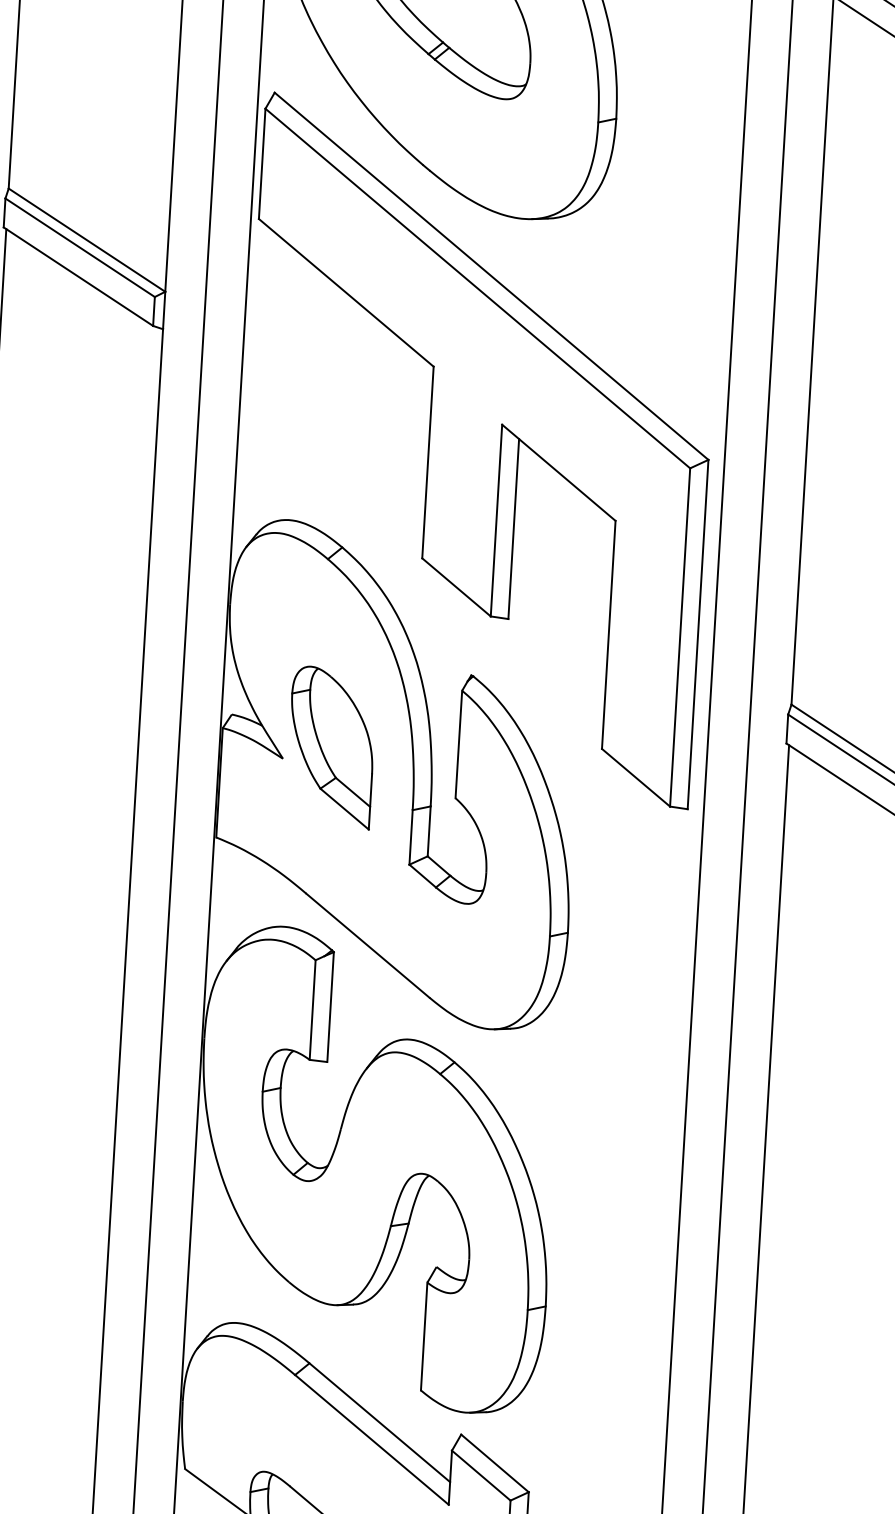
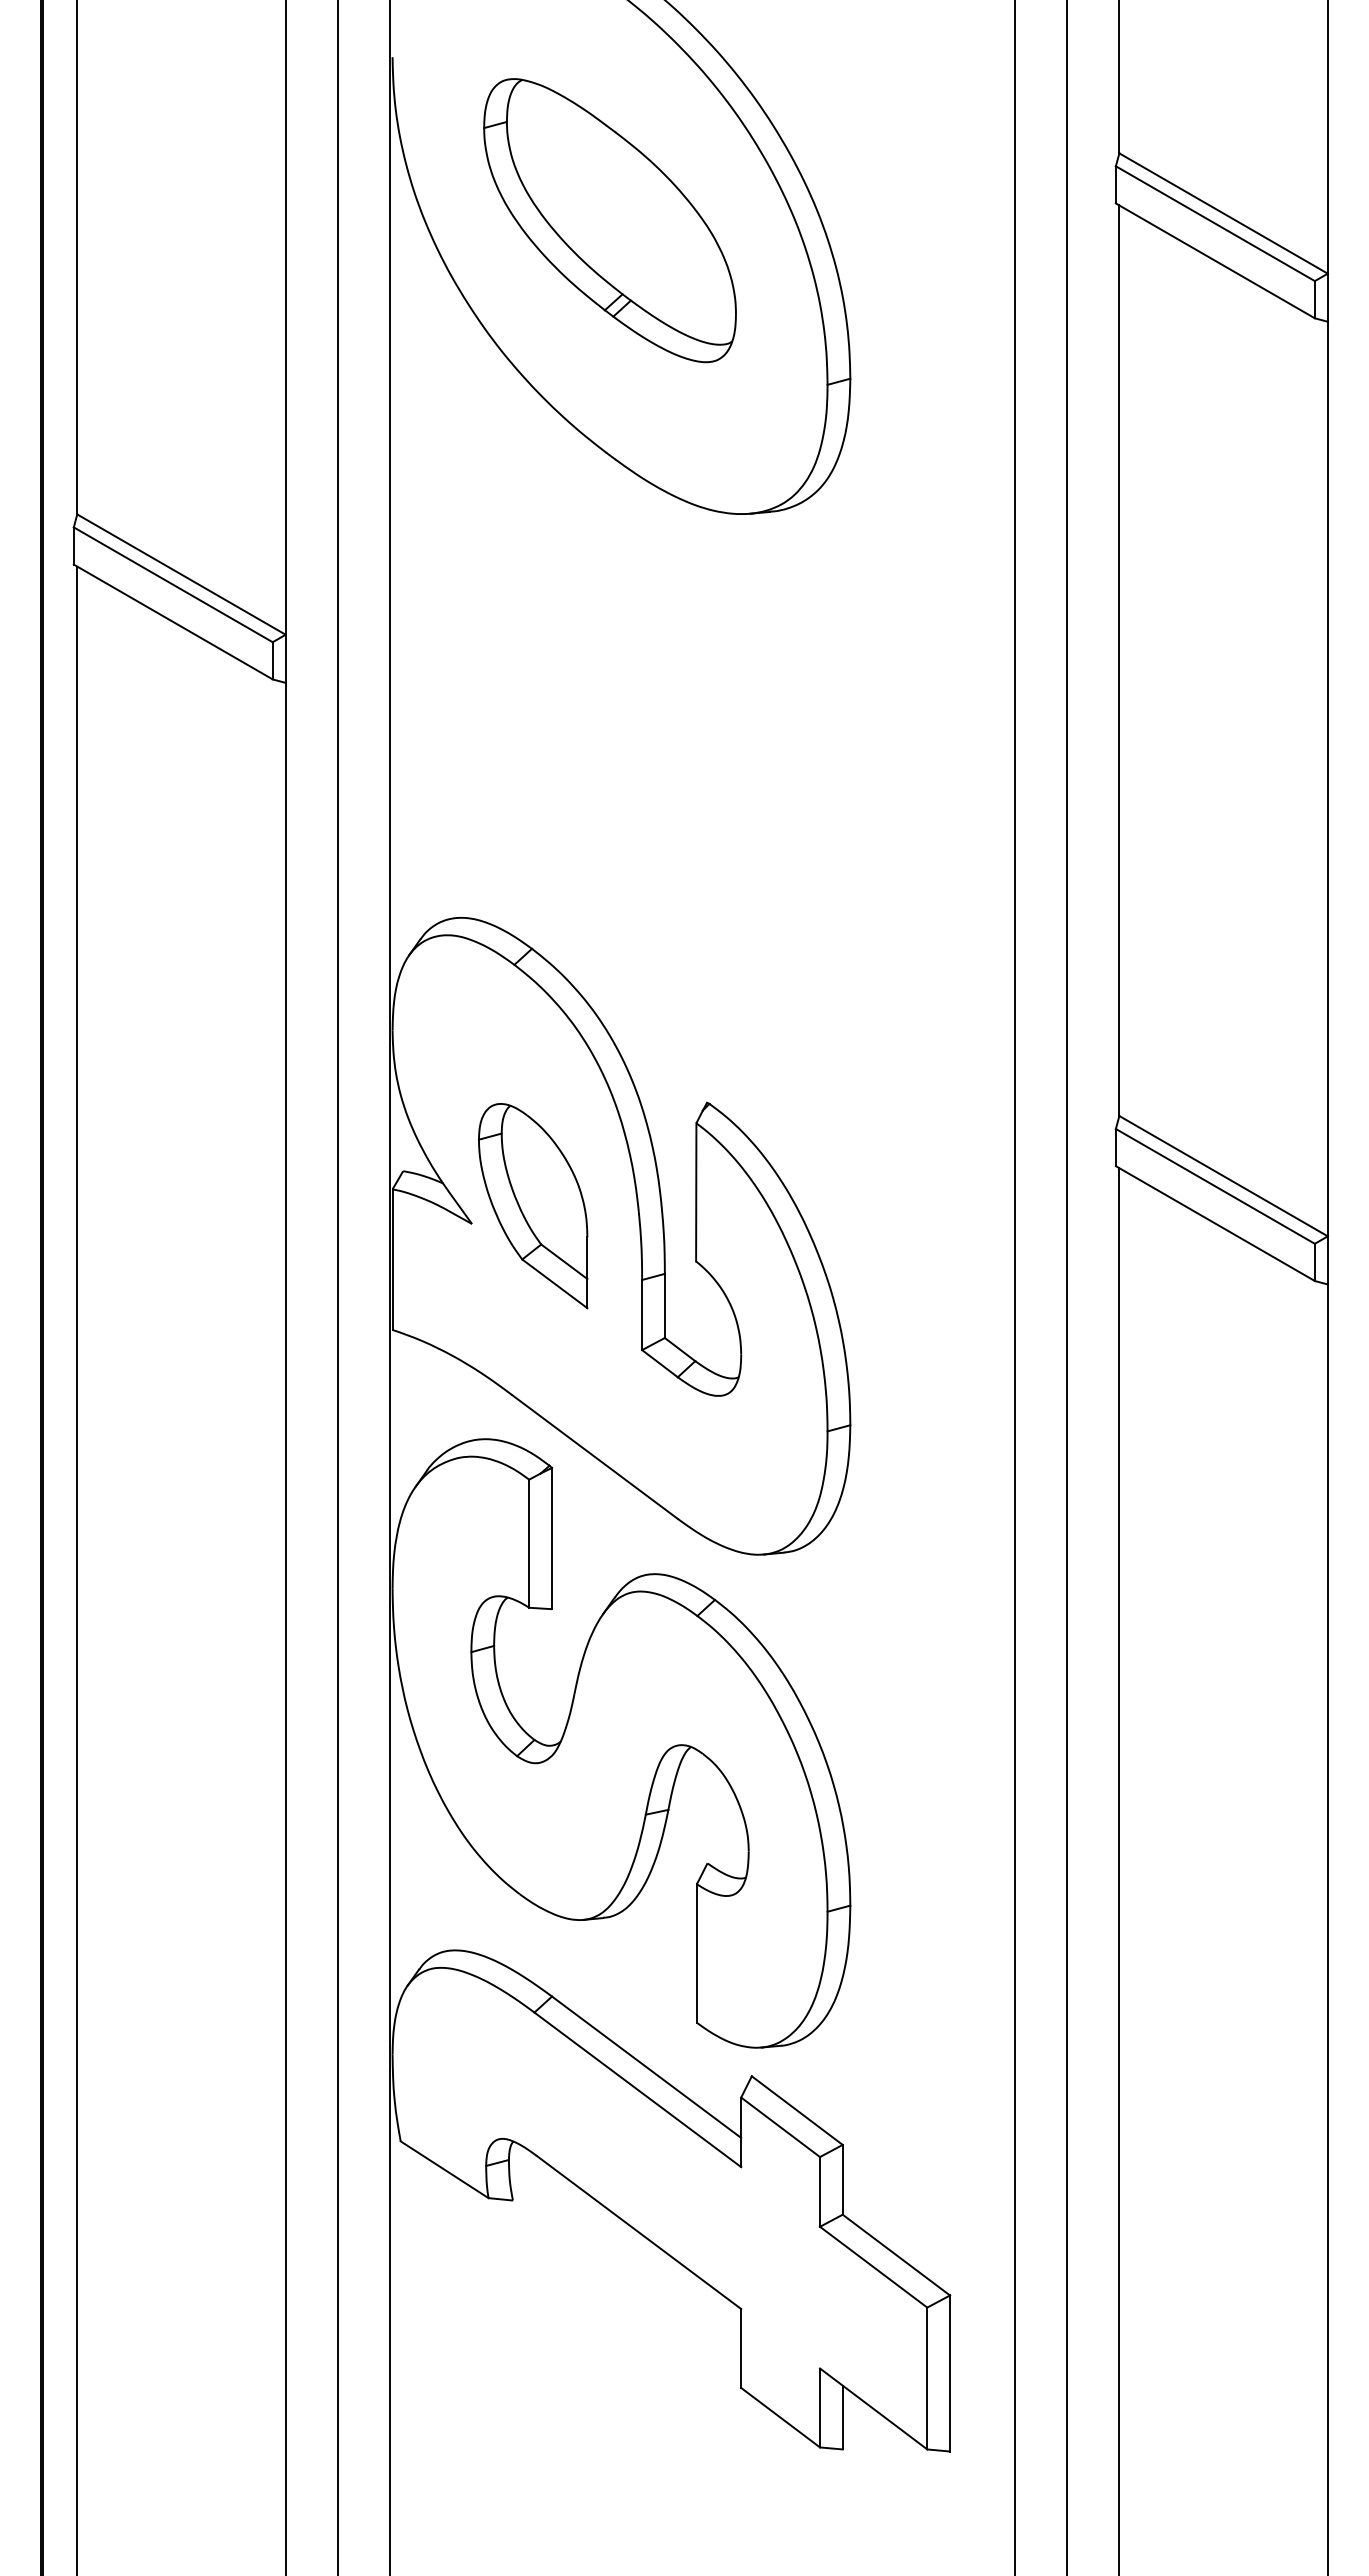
part: (477, 450) -> (697, 814), removed

